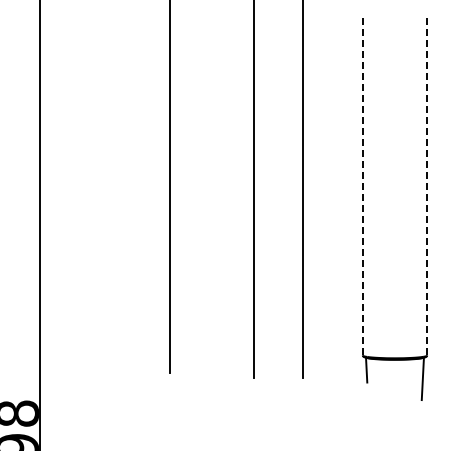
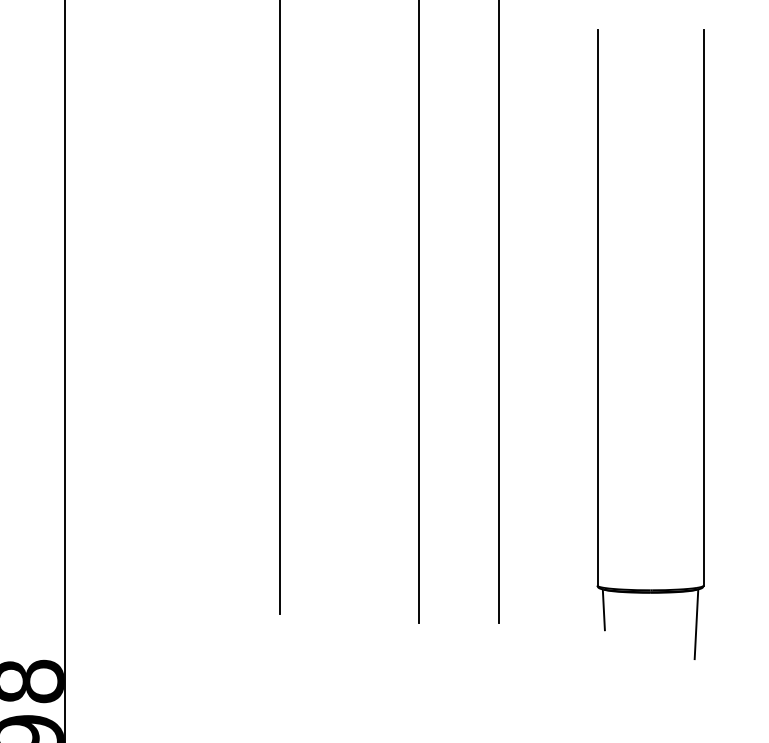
line: (362, 186) -> (597, 307), dashed -> solid
line: (427, 186) -> (704, 307), dashed -> solid

